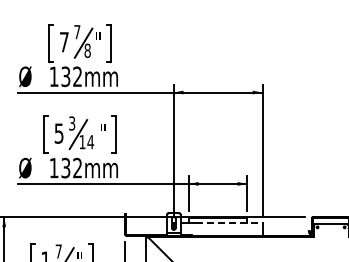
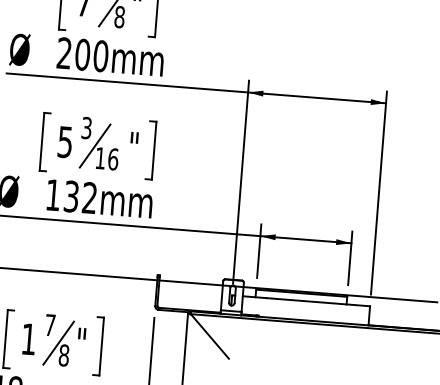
text: (65, 76) -> (82, 54), 132mm -> 200mm
text: (90, 142) -> (112, 159), 14 -> 16
line: (229, 223) -> (318, 302), dashed -> solid

